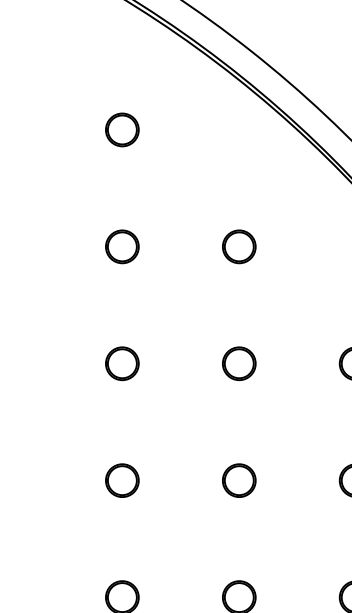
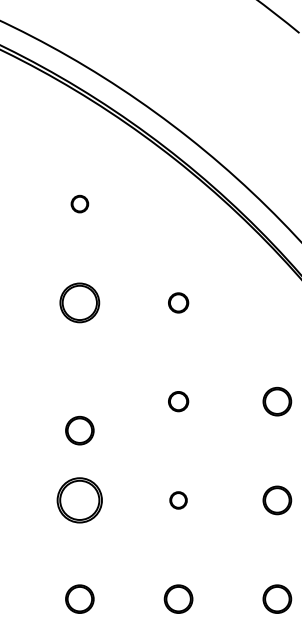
circle: (121, 129) -> (79, 203), size x0.6
circle: (121, 246) -> (79, 302), size x1.4
part: (239, 246) -> (178, 302), size x0.7
part: (121, 363) -> (79, 430), moved
part: (239, 363) -> (178, 401), size x0.7
part: (121, 480) -> (79, 500), size x1.6
part: (239, 480) -> (178, 500), size x0.6

